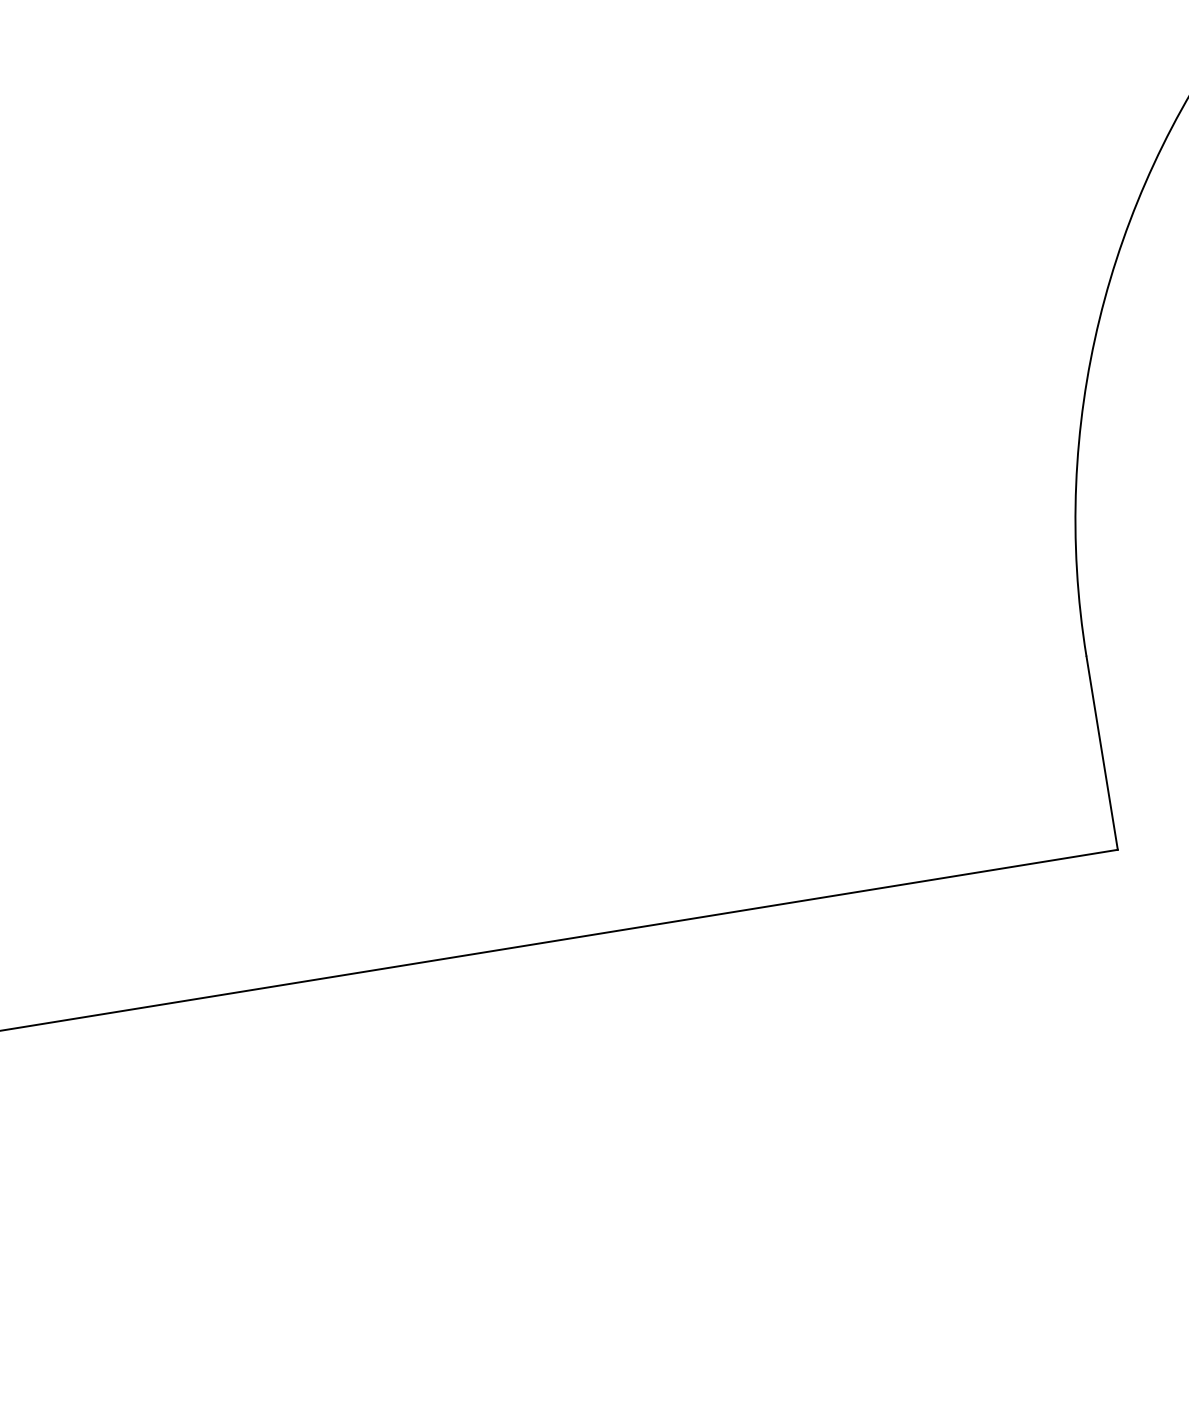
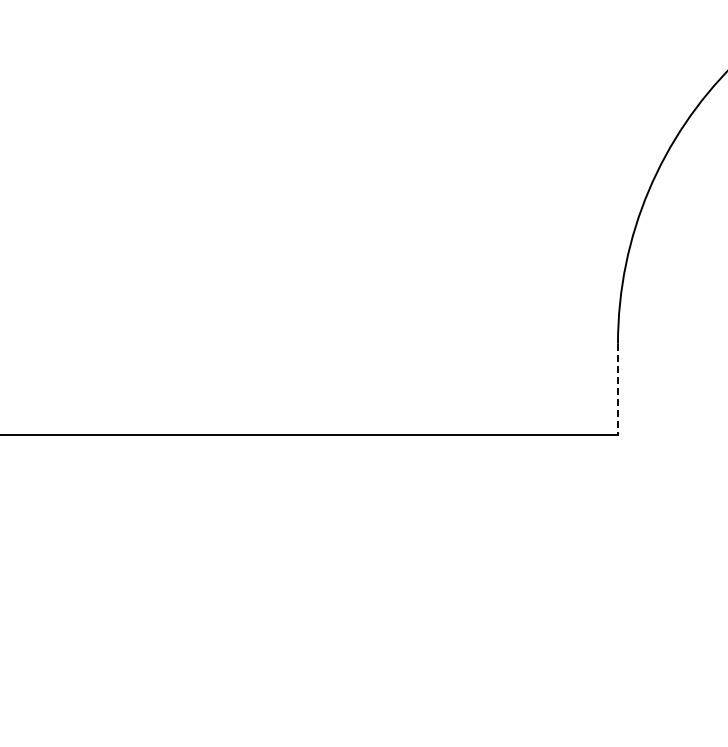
line: (1101, 754) -> (617, 389), solid -> dashed

